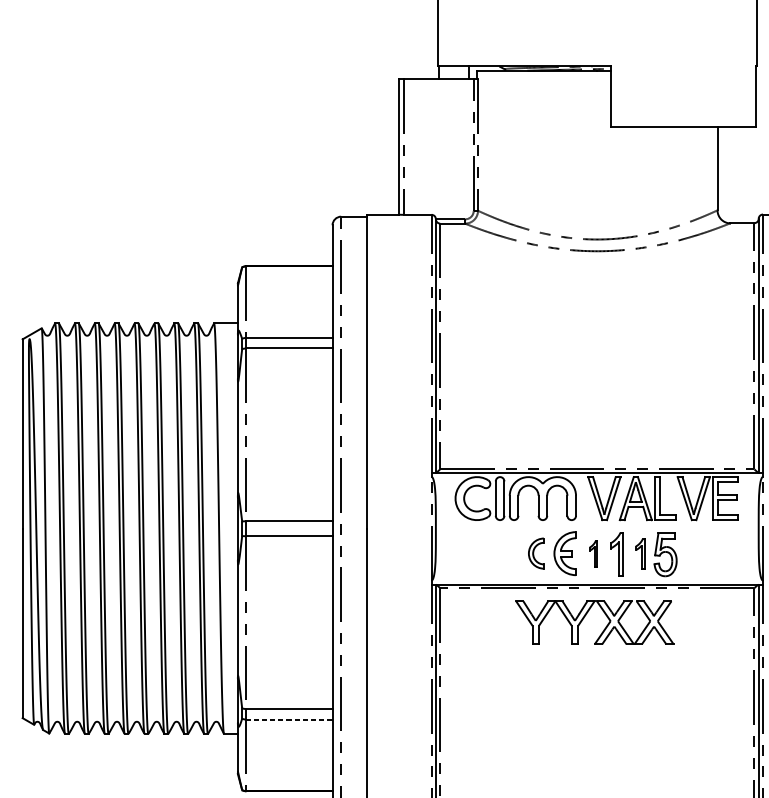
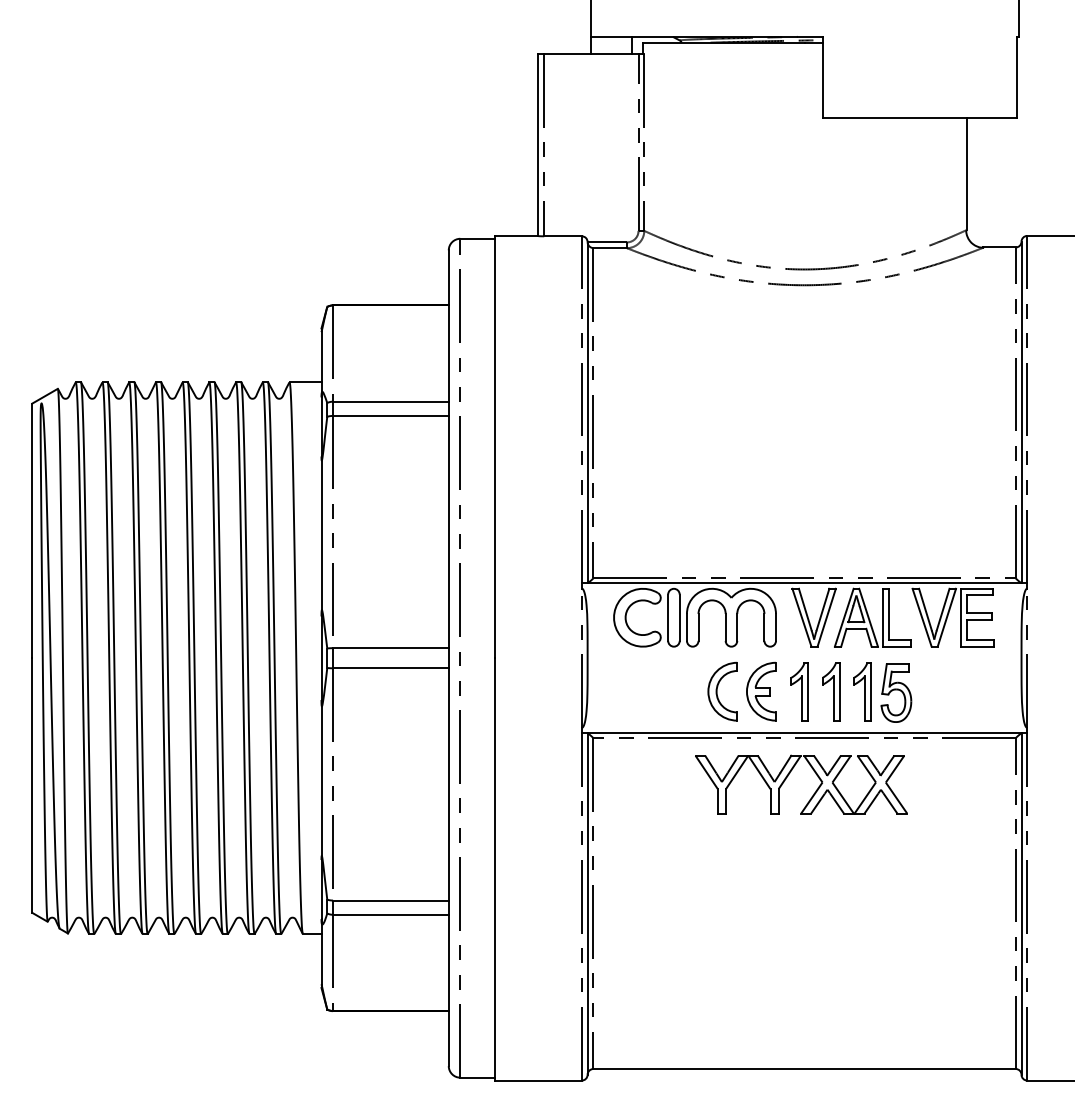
part: (536, 553) -> (722, 691), size x1.43
part: (593, 553) -> (799, 691), size x1.67
part: (640, 553) -> (862, 691), size x1.43
line: (289, 719) -> (390, 914), dashed -> solid

